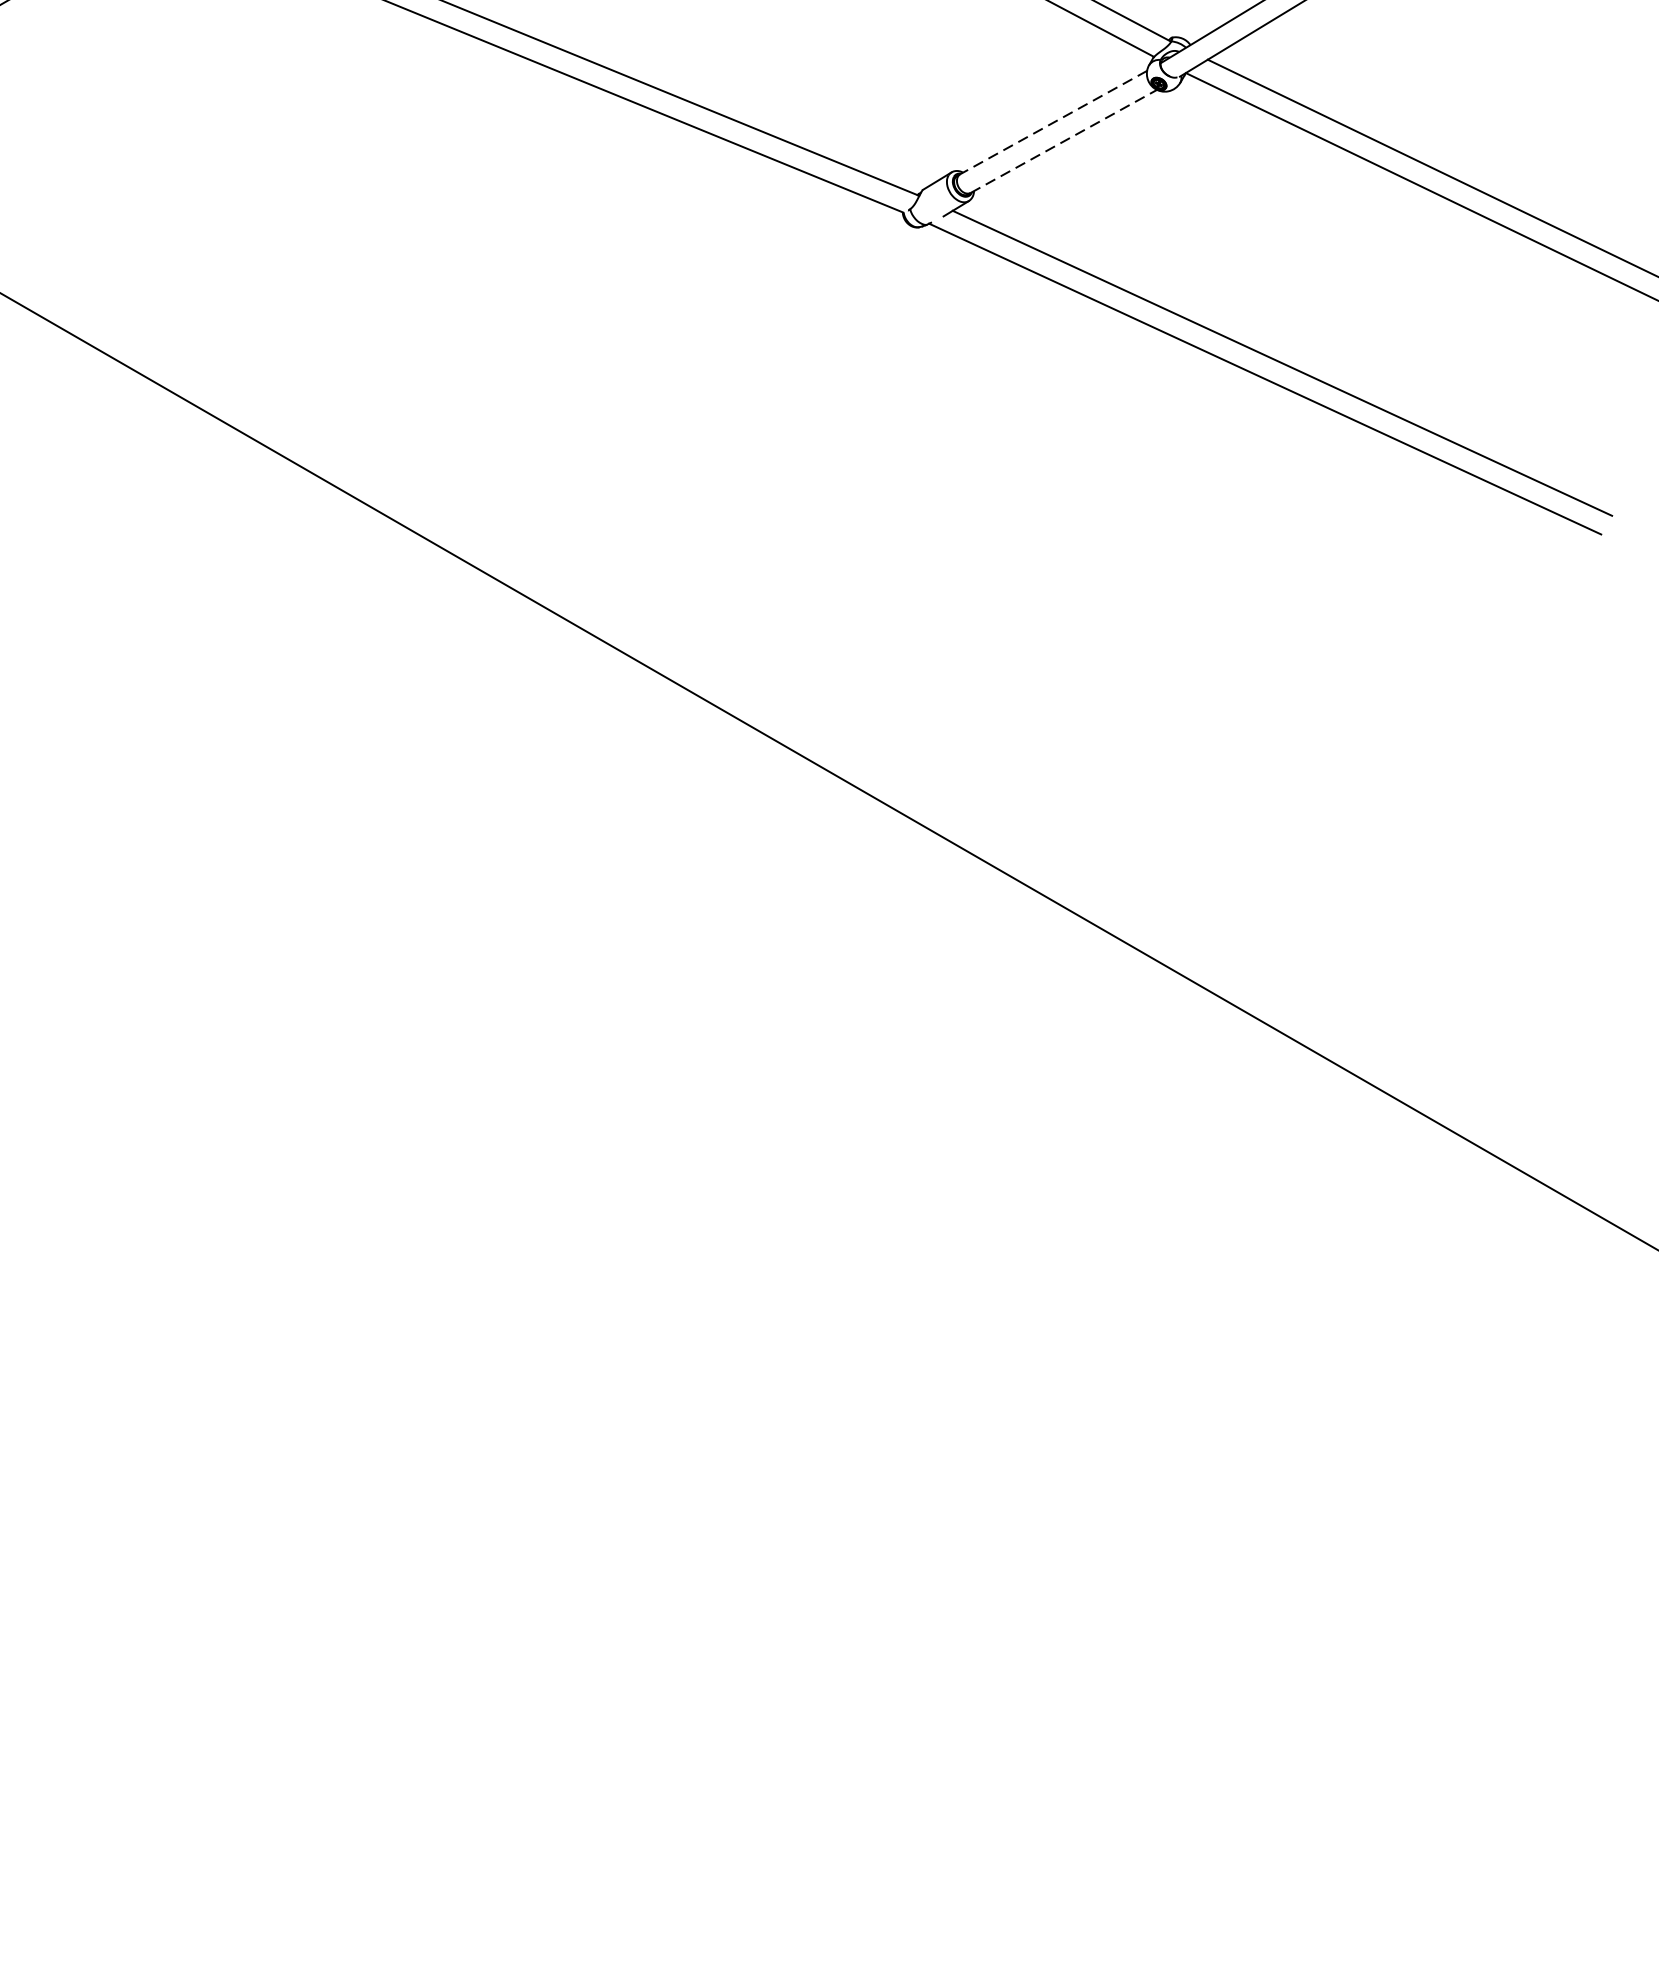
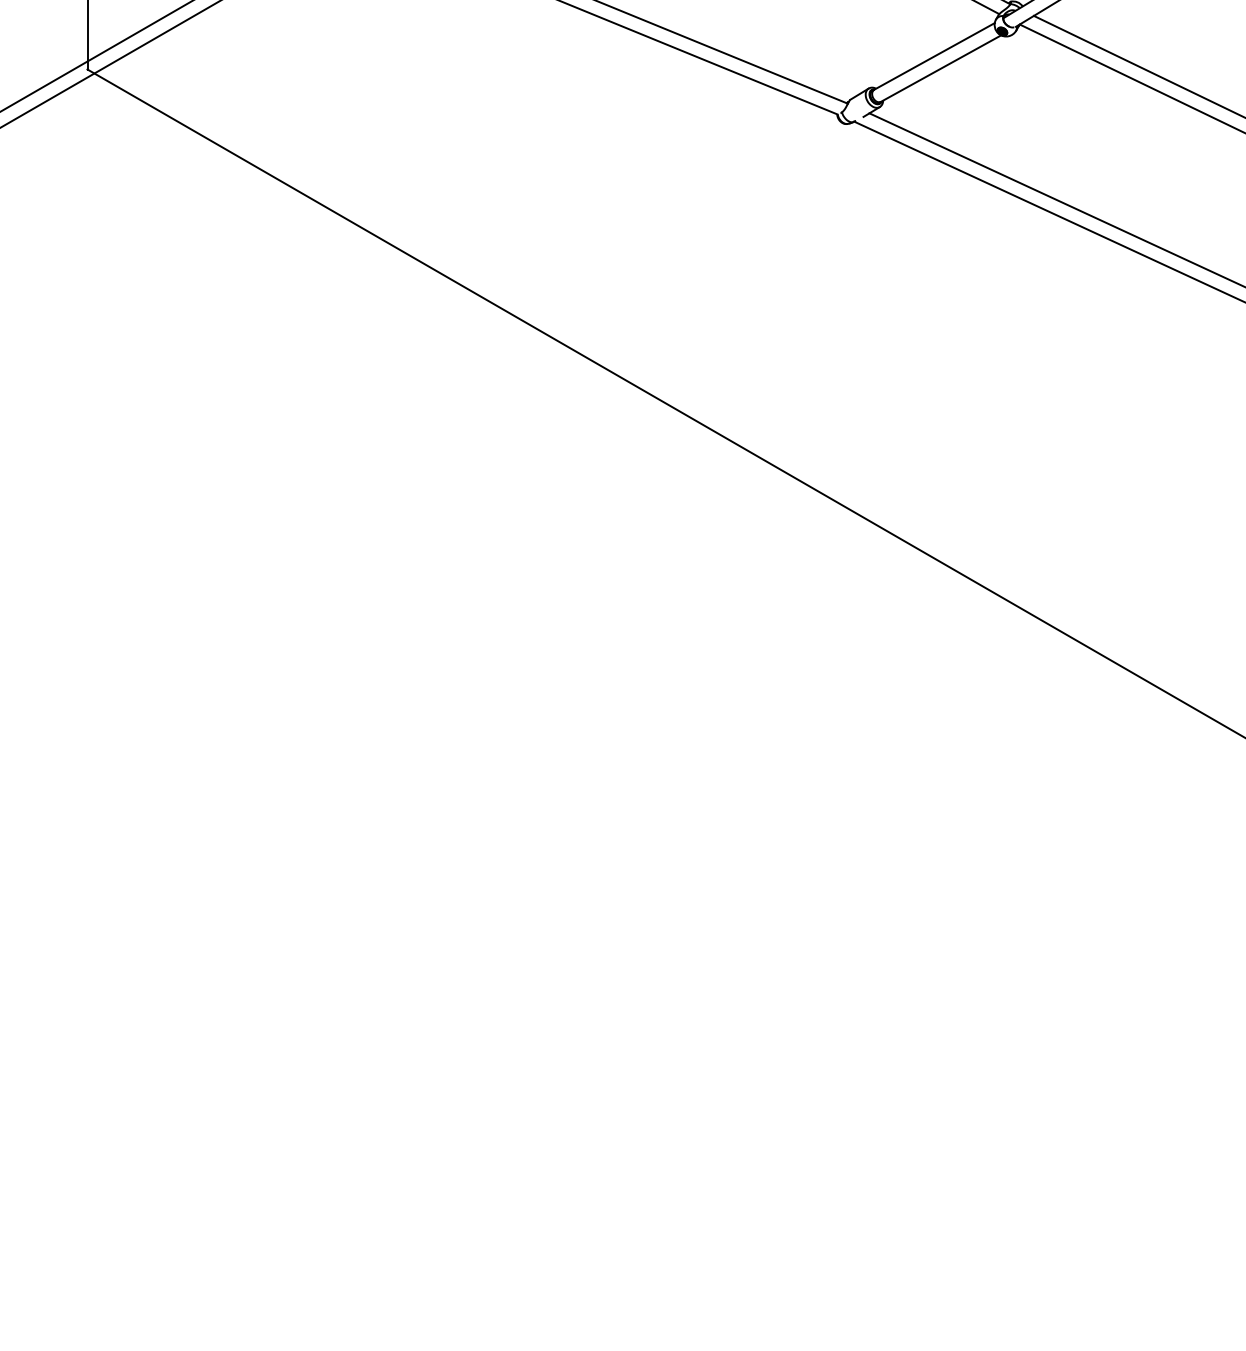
line: (1053, 122) -> (934, 56), dashed -> solid
line: (1064, 141) -> (941, 68), dashed -> solid

